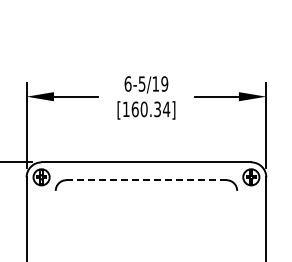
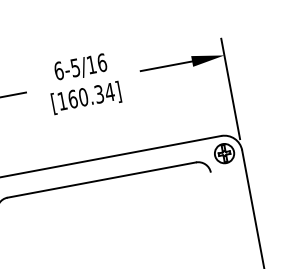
text: (164, 83) -> (101, 62), 6-5/19 -> 6-5/16
line: (145, 180) -> (100, 180), dashed -> solid

